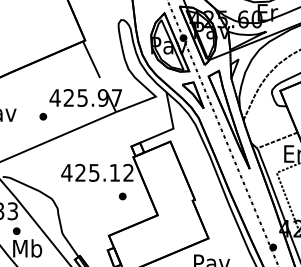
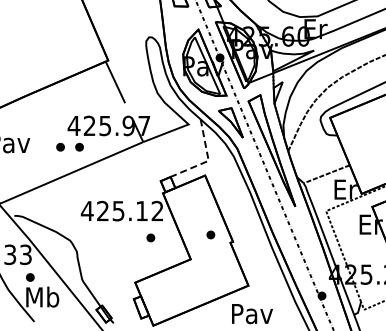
part: (59, 116) -> (79, 147), added
line: (173, 128) -> (208, 160), solid -> dashed
part: (175, 193) -> (210, 234), added

